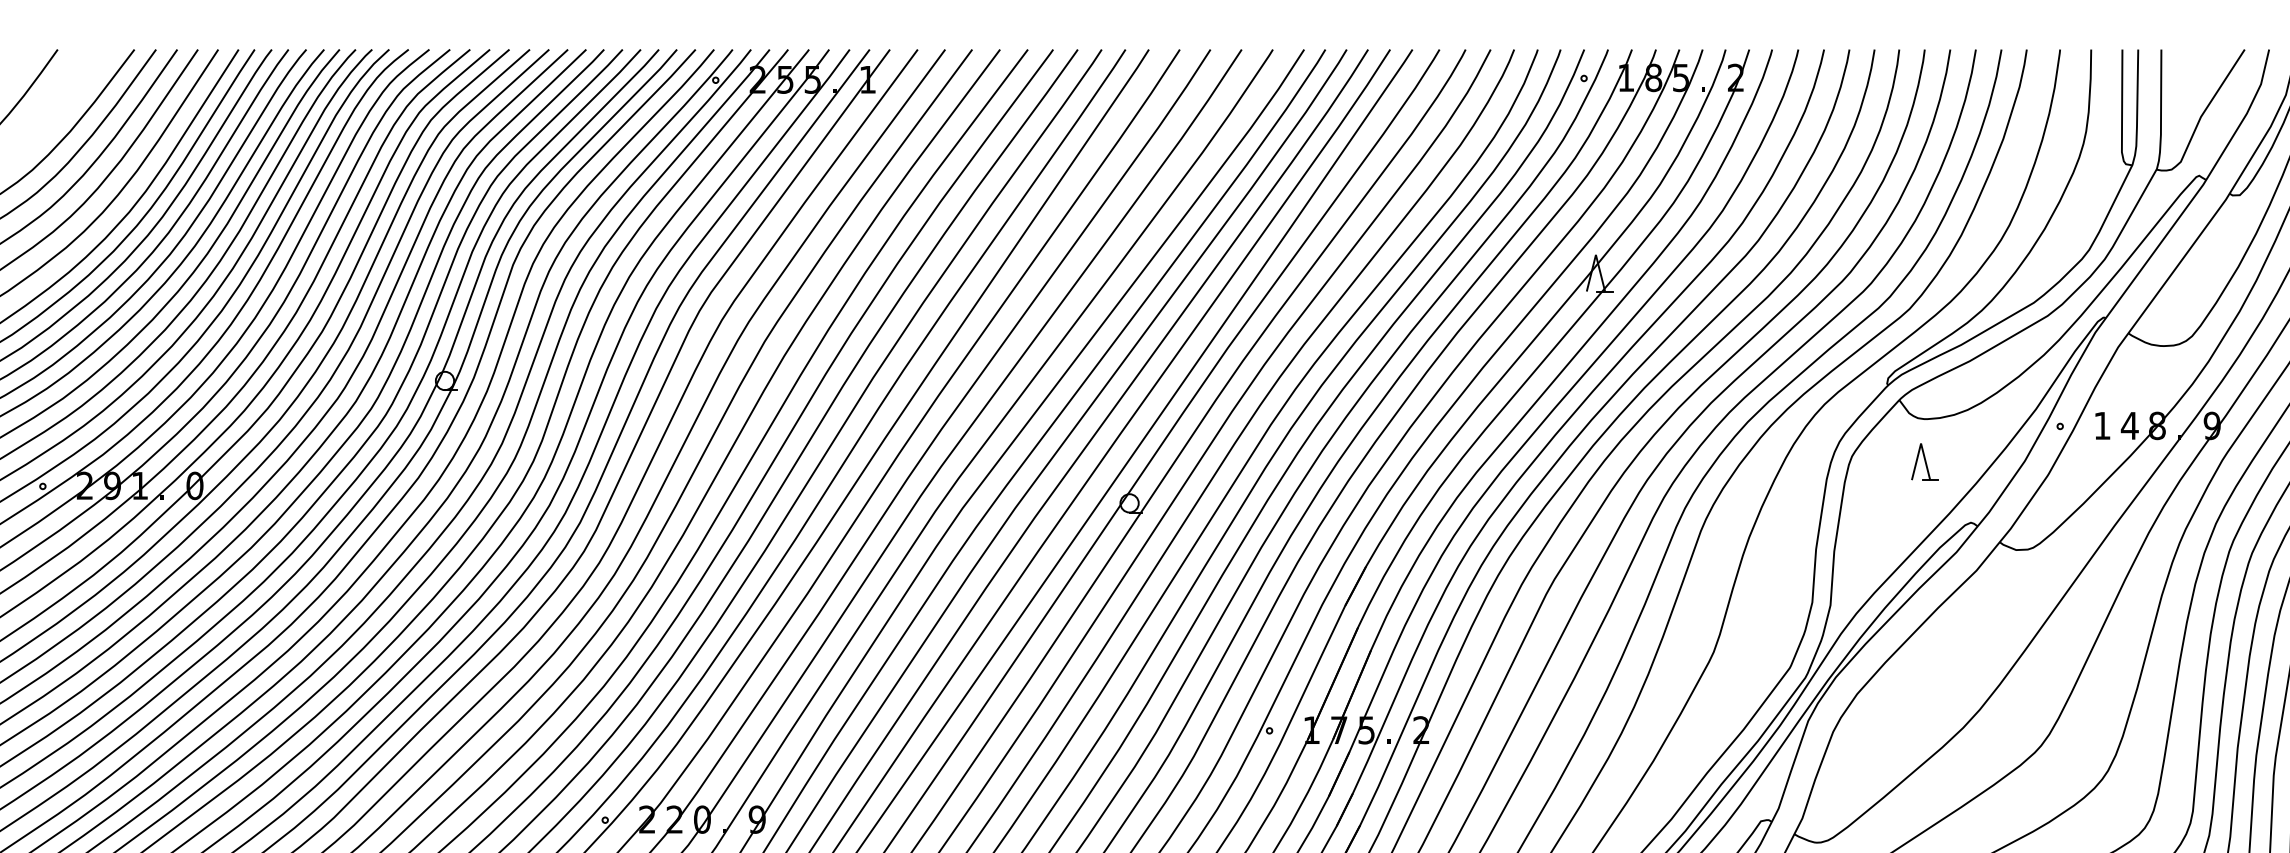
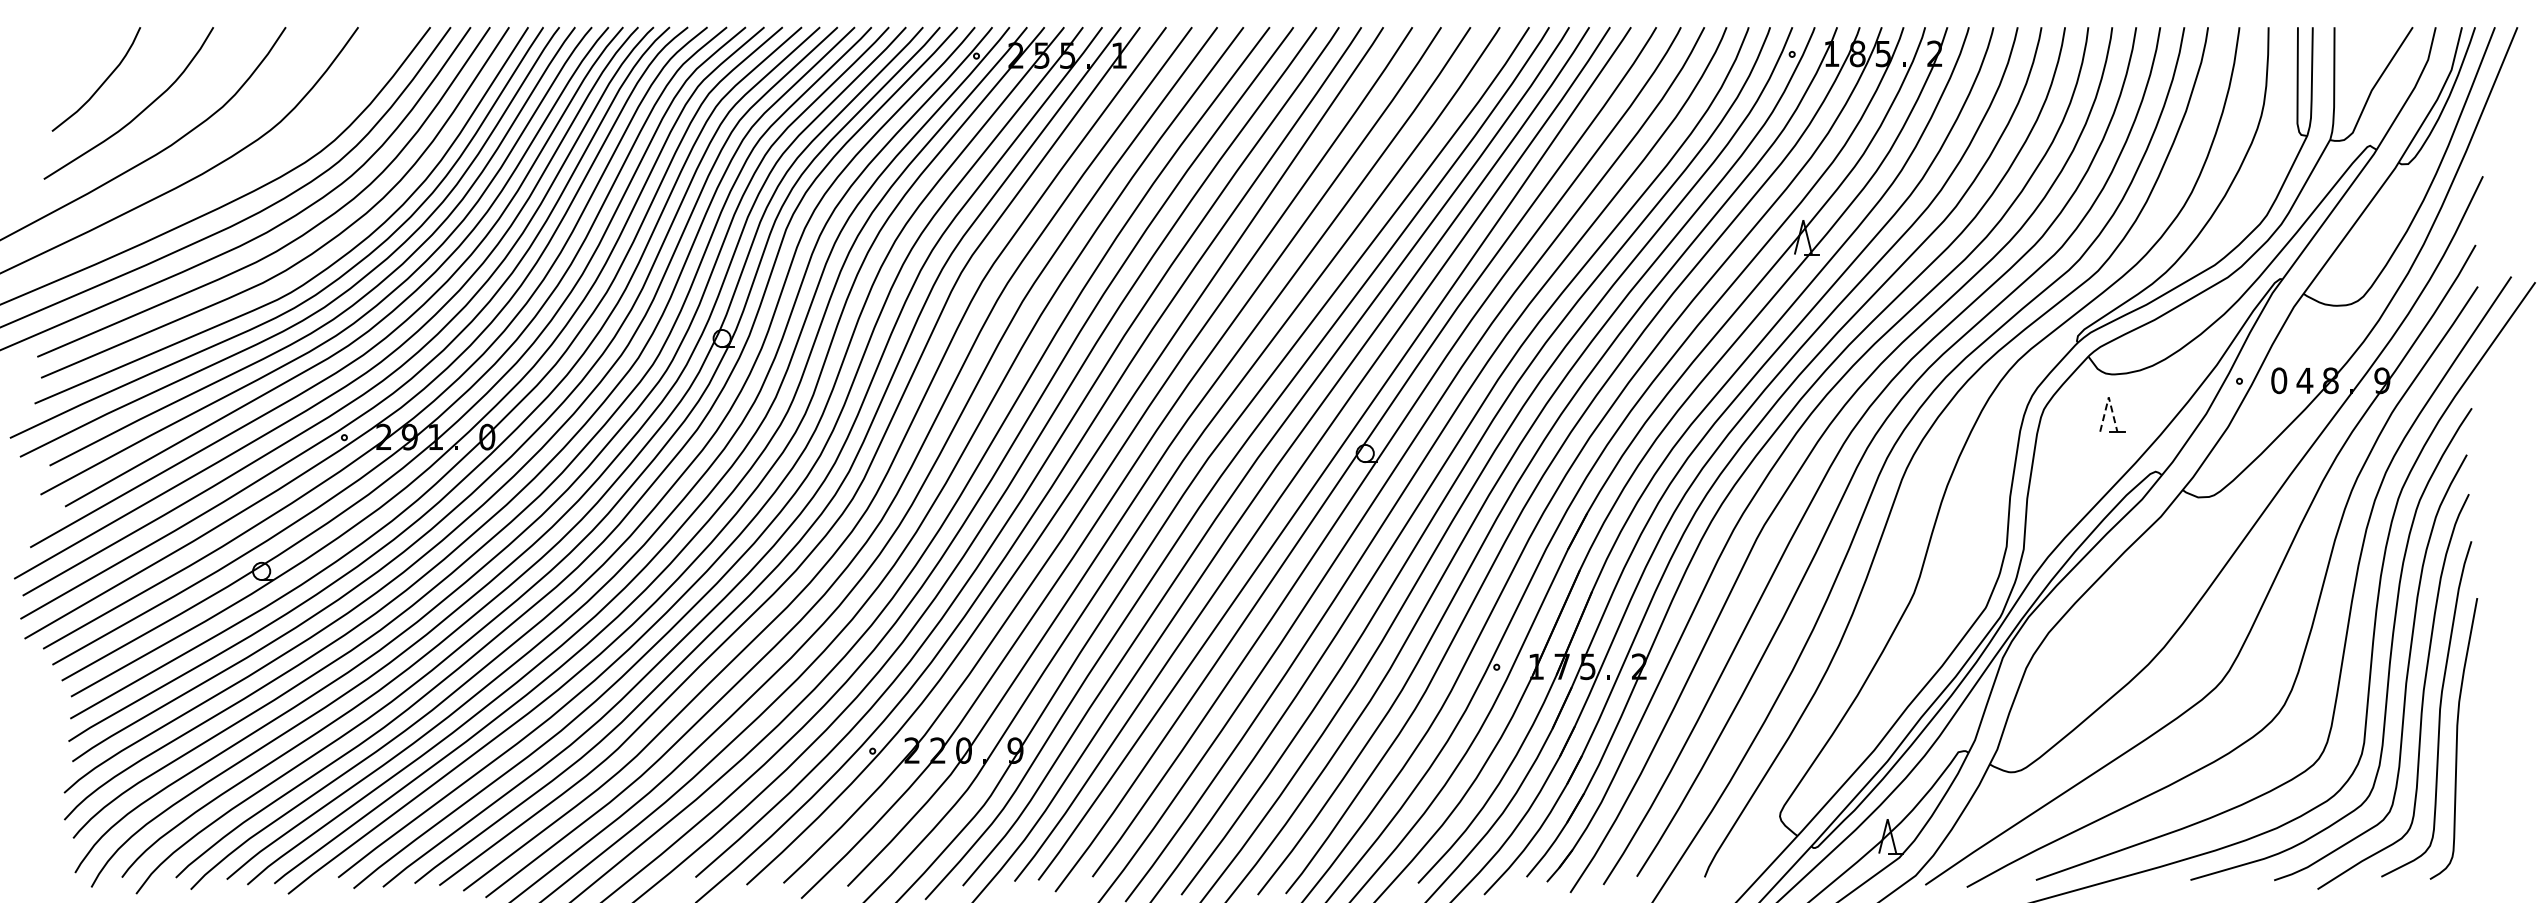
text: (2102, 425) -> (2279, 380), 1 -> 0
line: (1920, 443) -> (2108, 397), solid -> dashed

